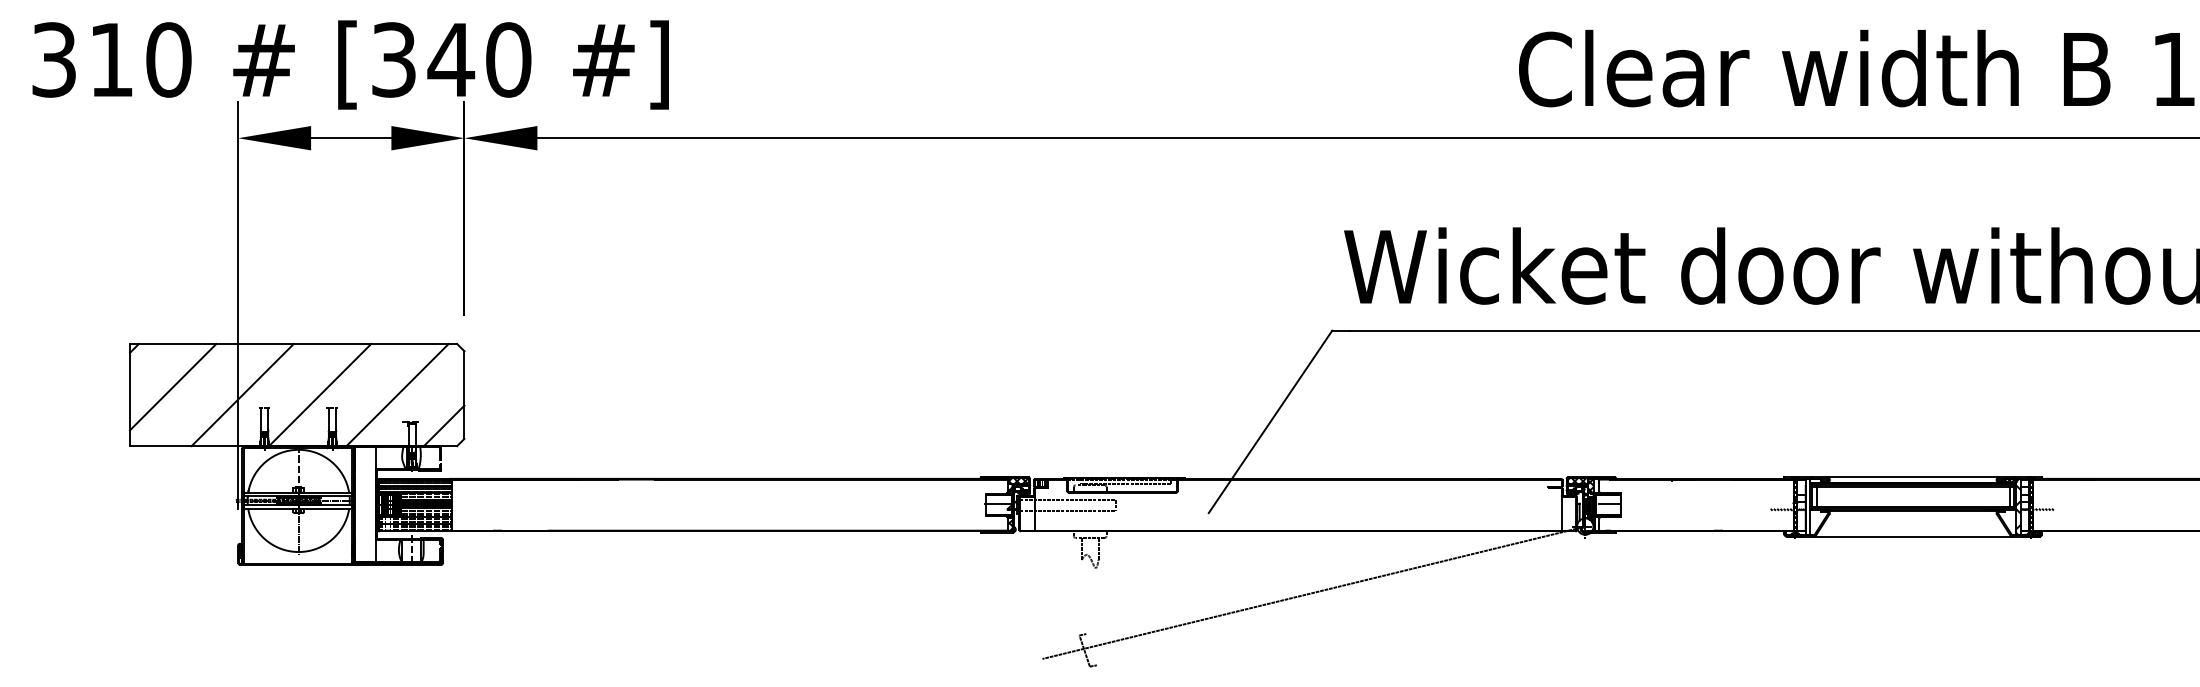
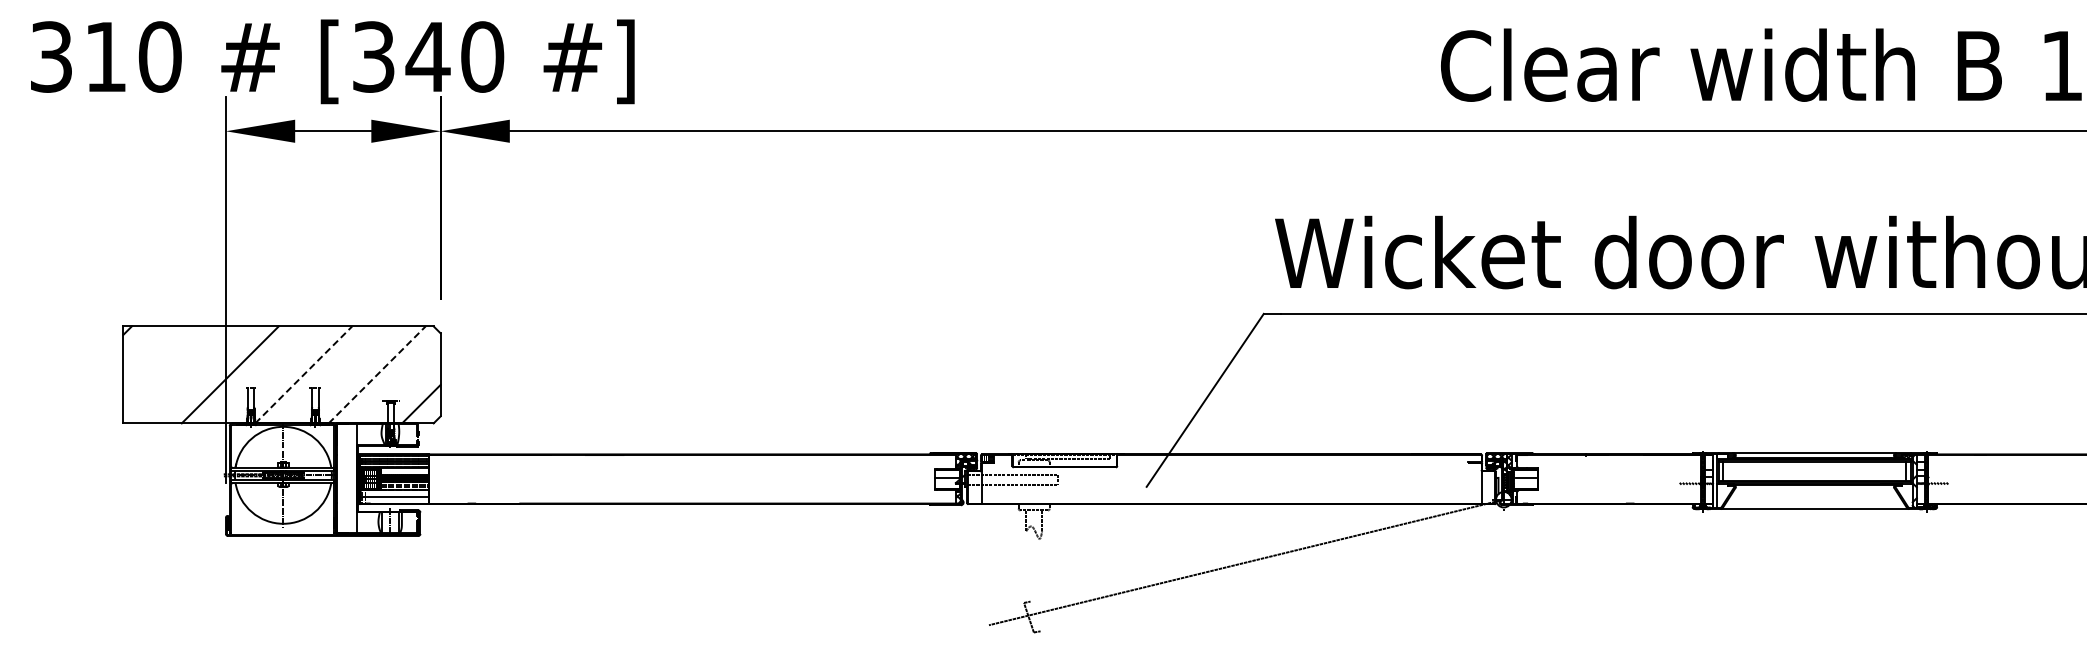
line: (173, 387) -> (164, 367), removed
line: (319, 394) -> (303, 374), solid -> dashed
line: (397, 394) -> (377, 374), solid -> dashed
hatch: (426, 496) -> (404, 471), removed
hatch: (420, 524) -> (398, 497), removed

